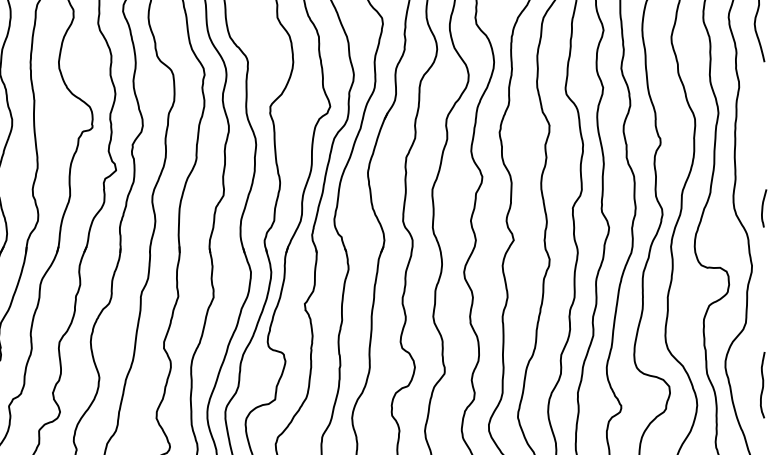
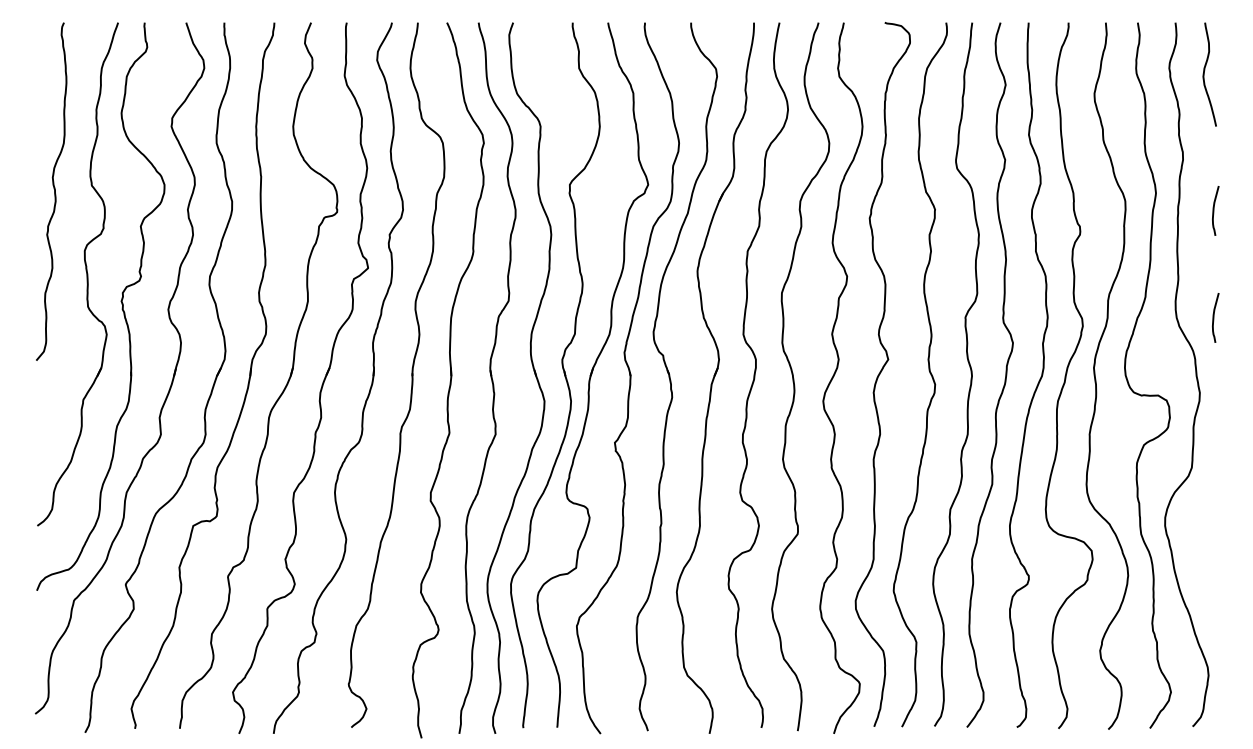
curve: (763, 126) -> (1214, 210), added
curve: (762, 384) -> (1213, 548), removed

